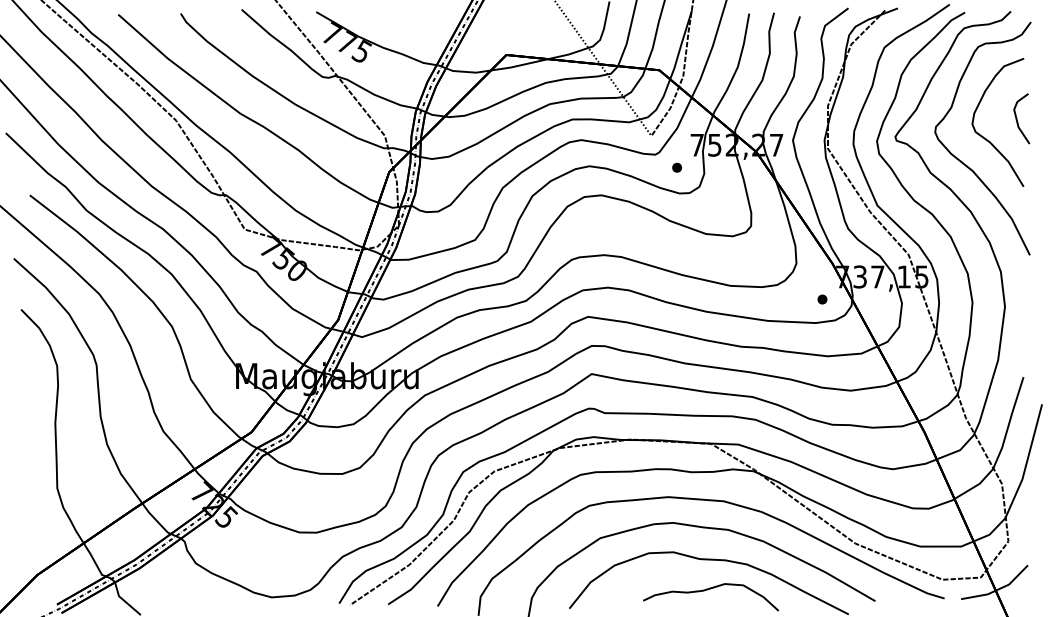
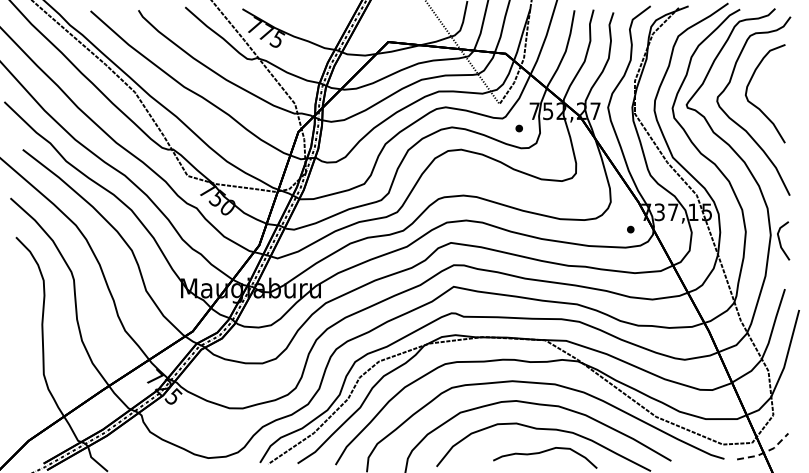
line: (1017, 118) -> (780, 240), moved
line: (999, 588) -> (766, 451), solid -> dashed

